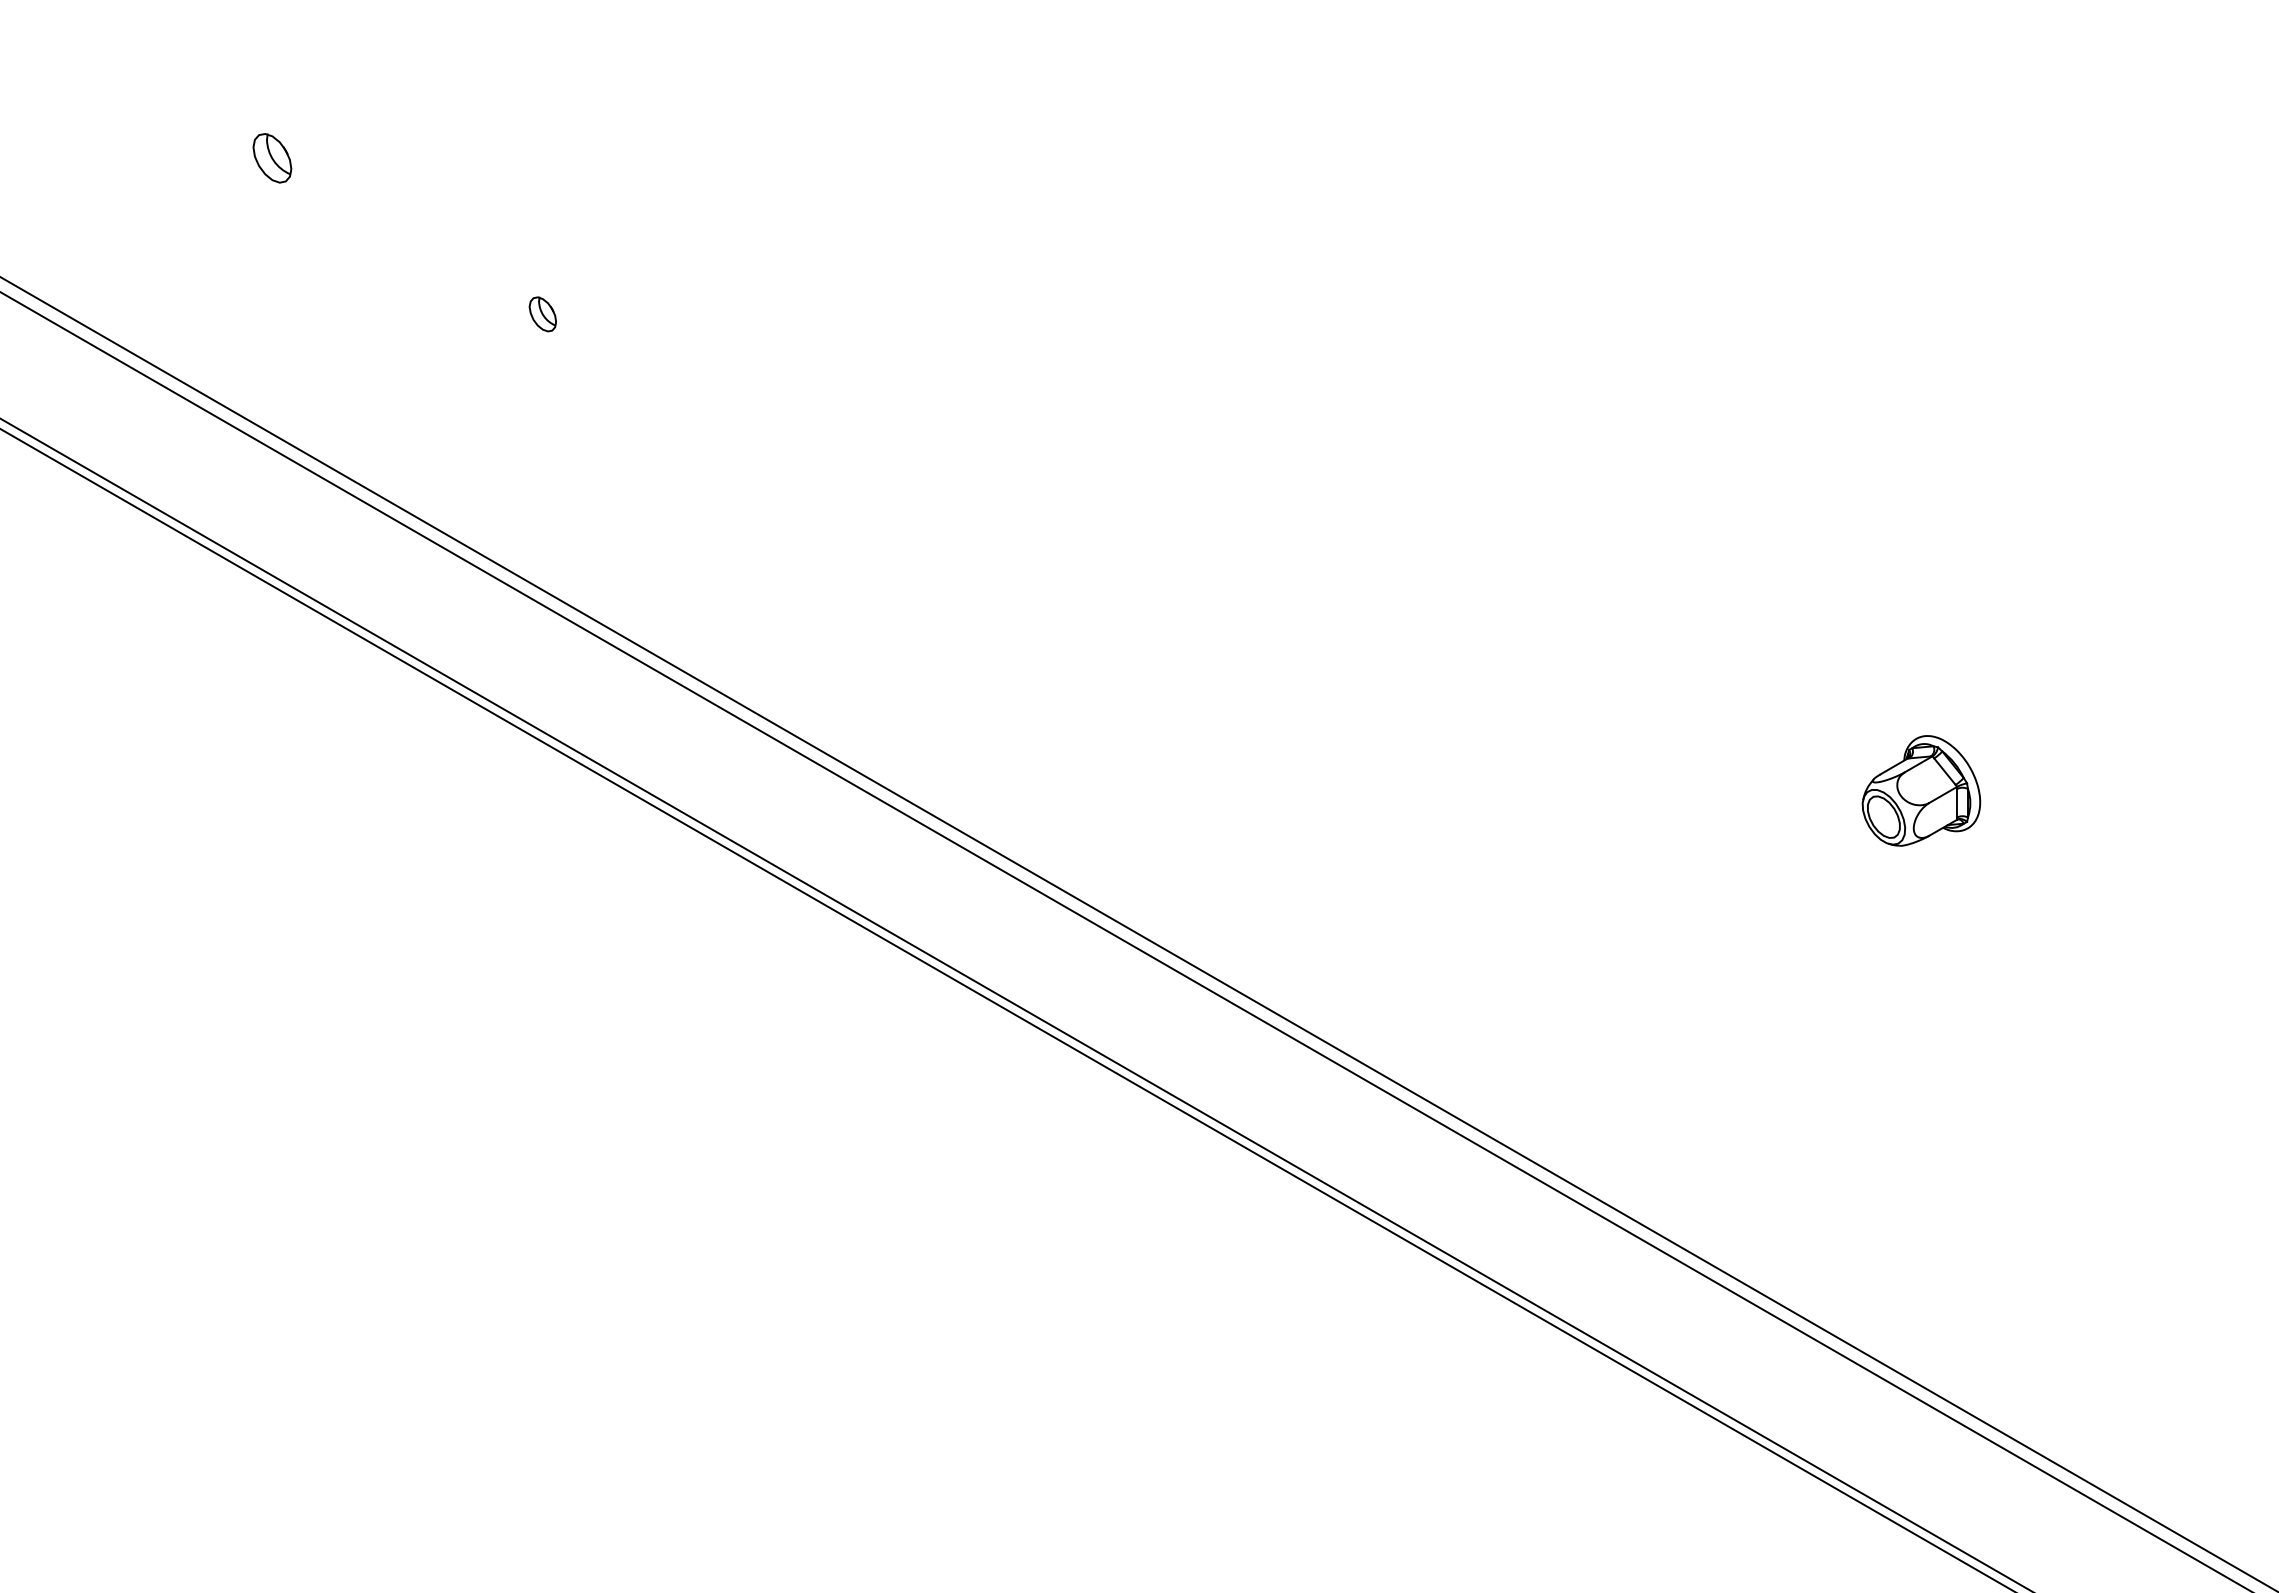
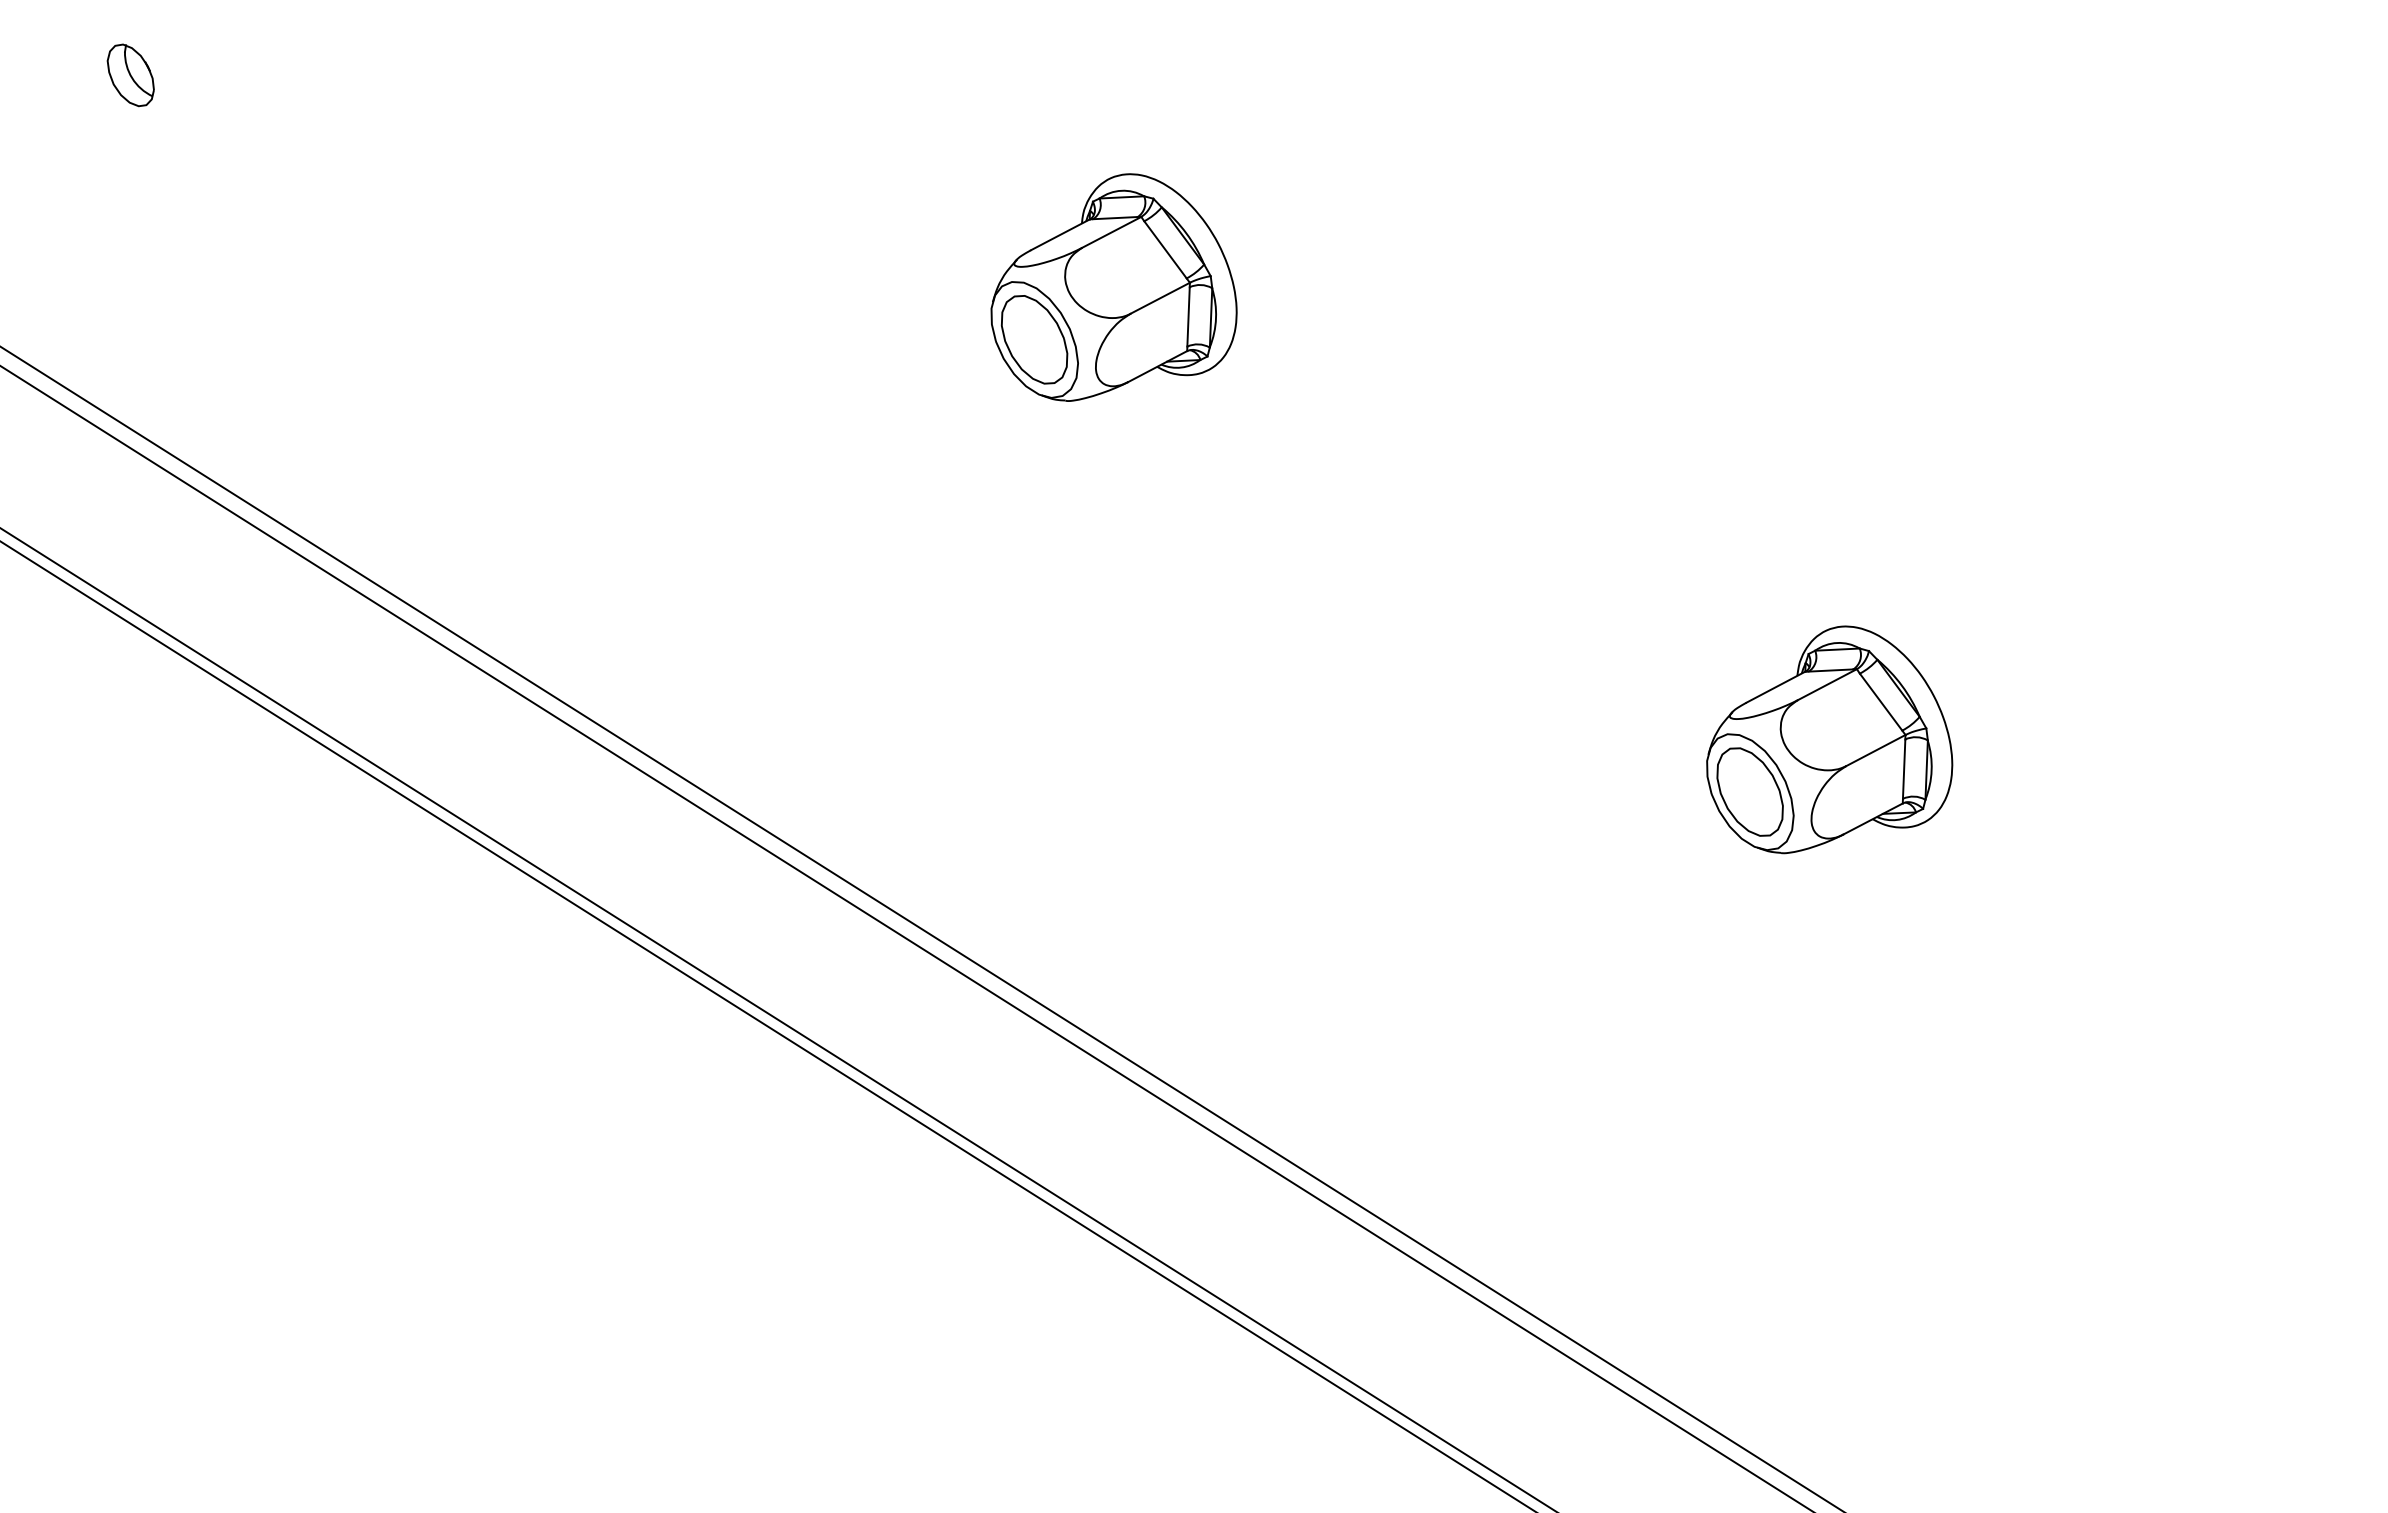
part: (542, 314) -> (130, 75), size x1.43
part: (1335, 452) -> (1115, 287), added
part: (1921, 790) -> (1830, 740), size x1.67

